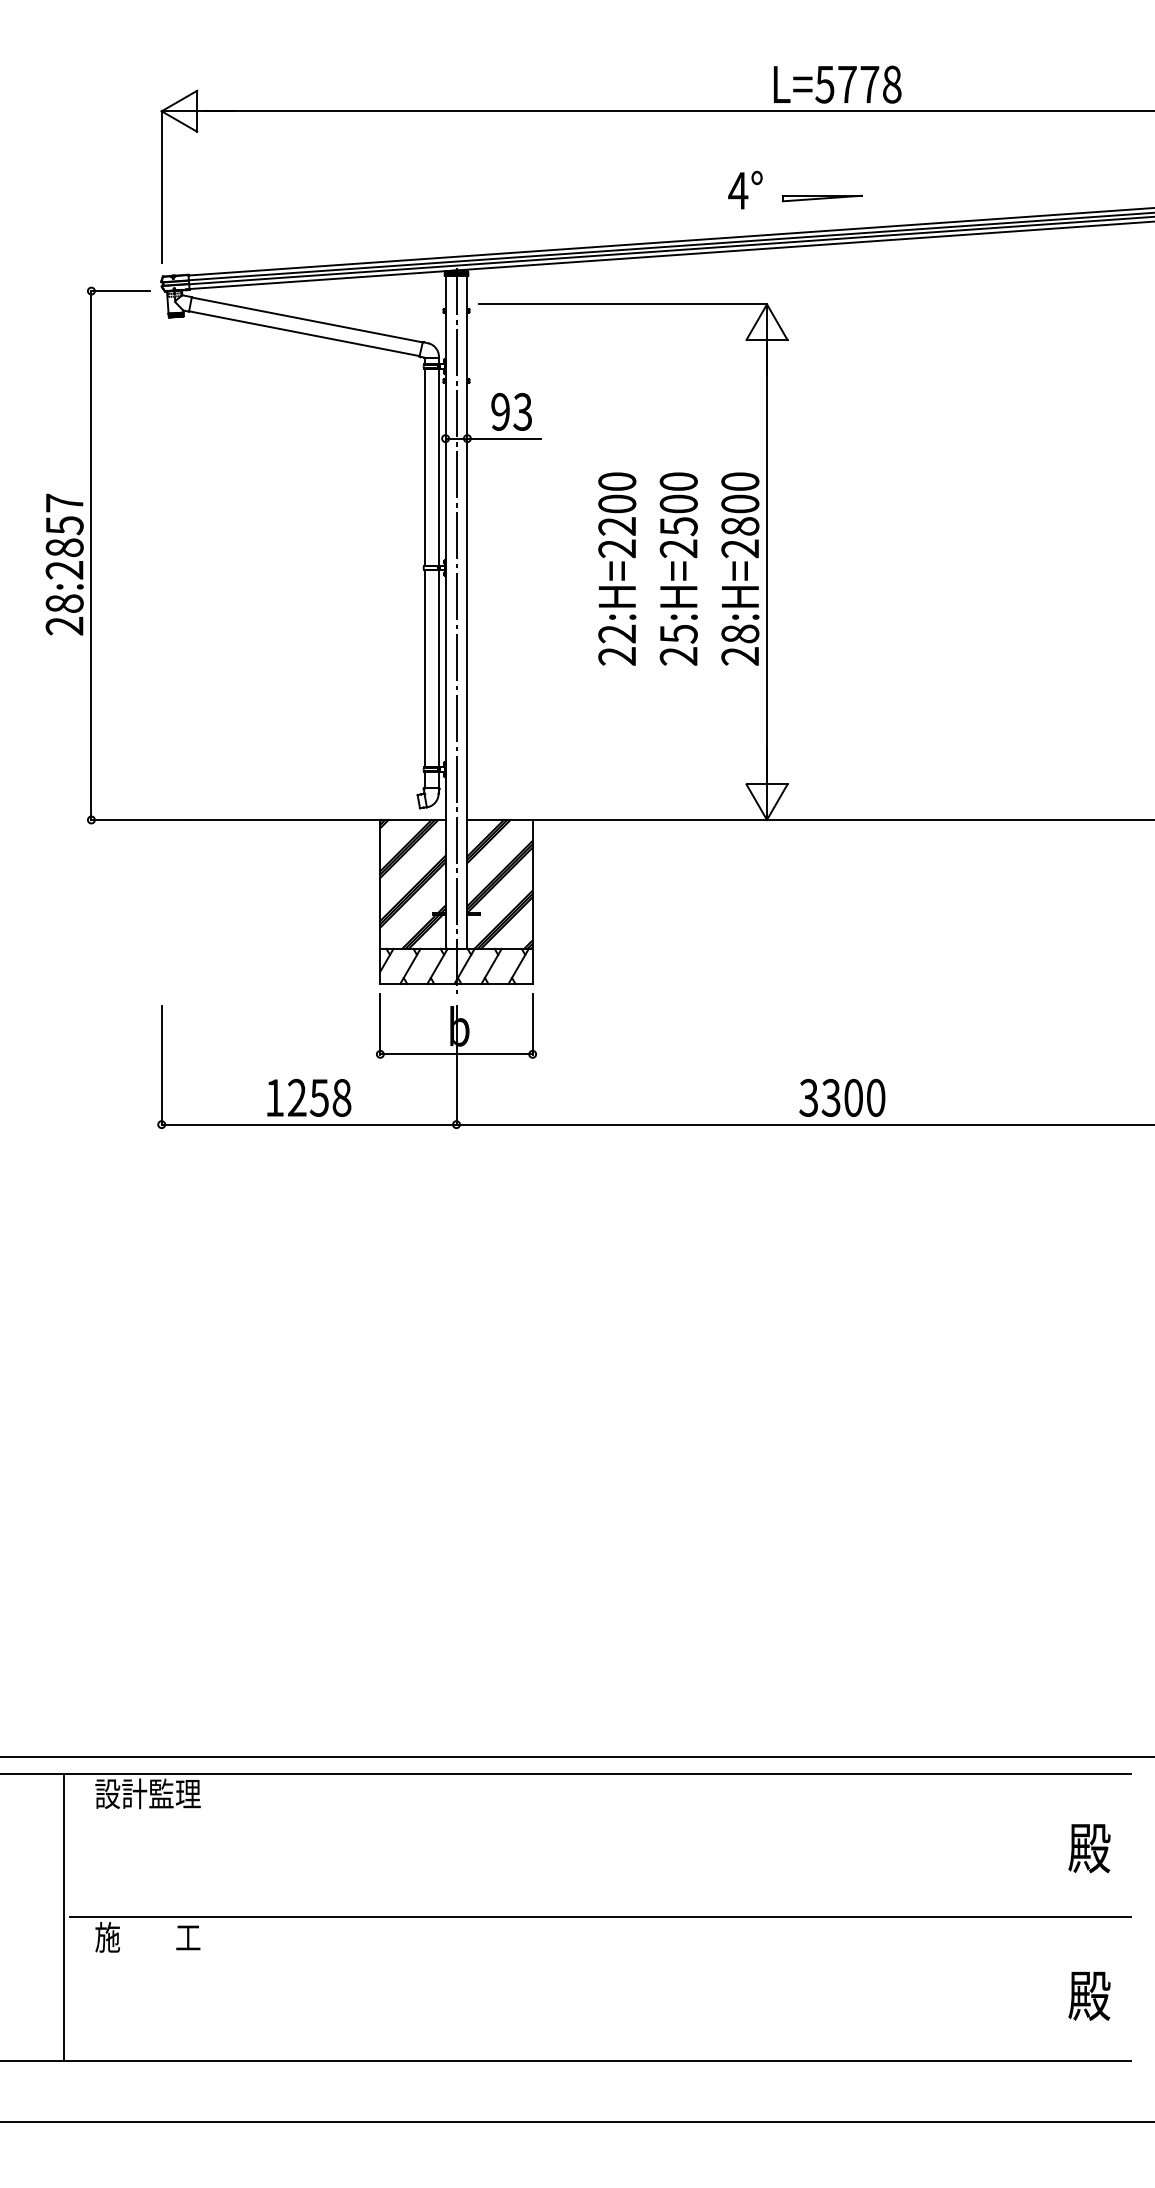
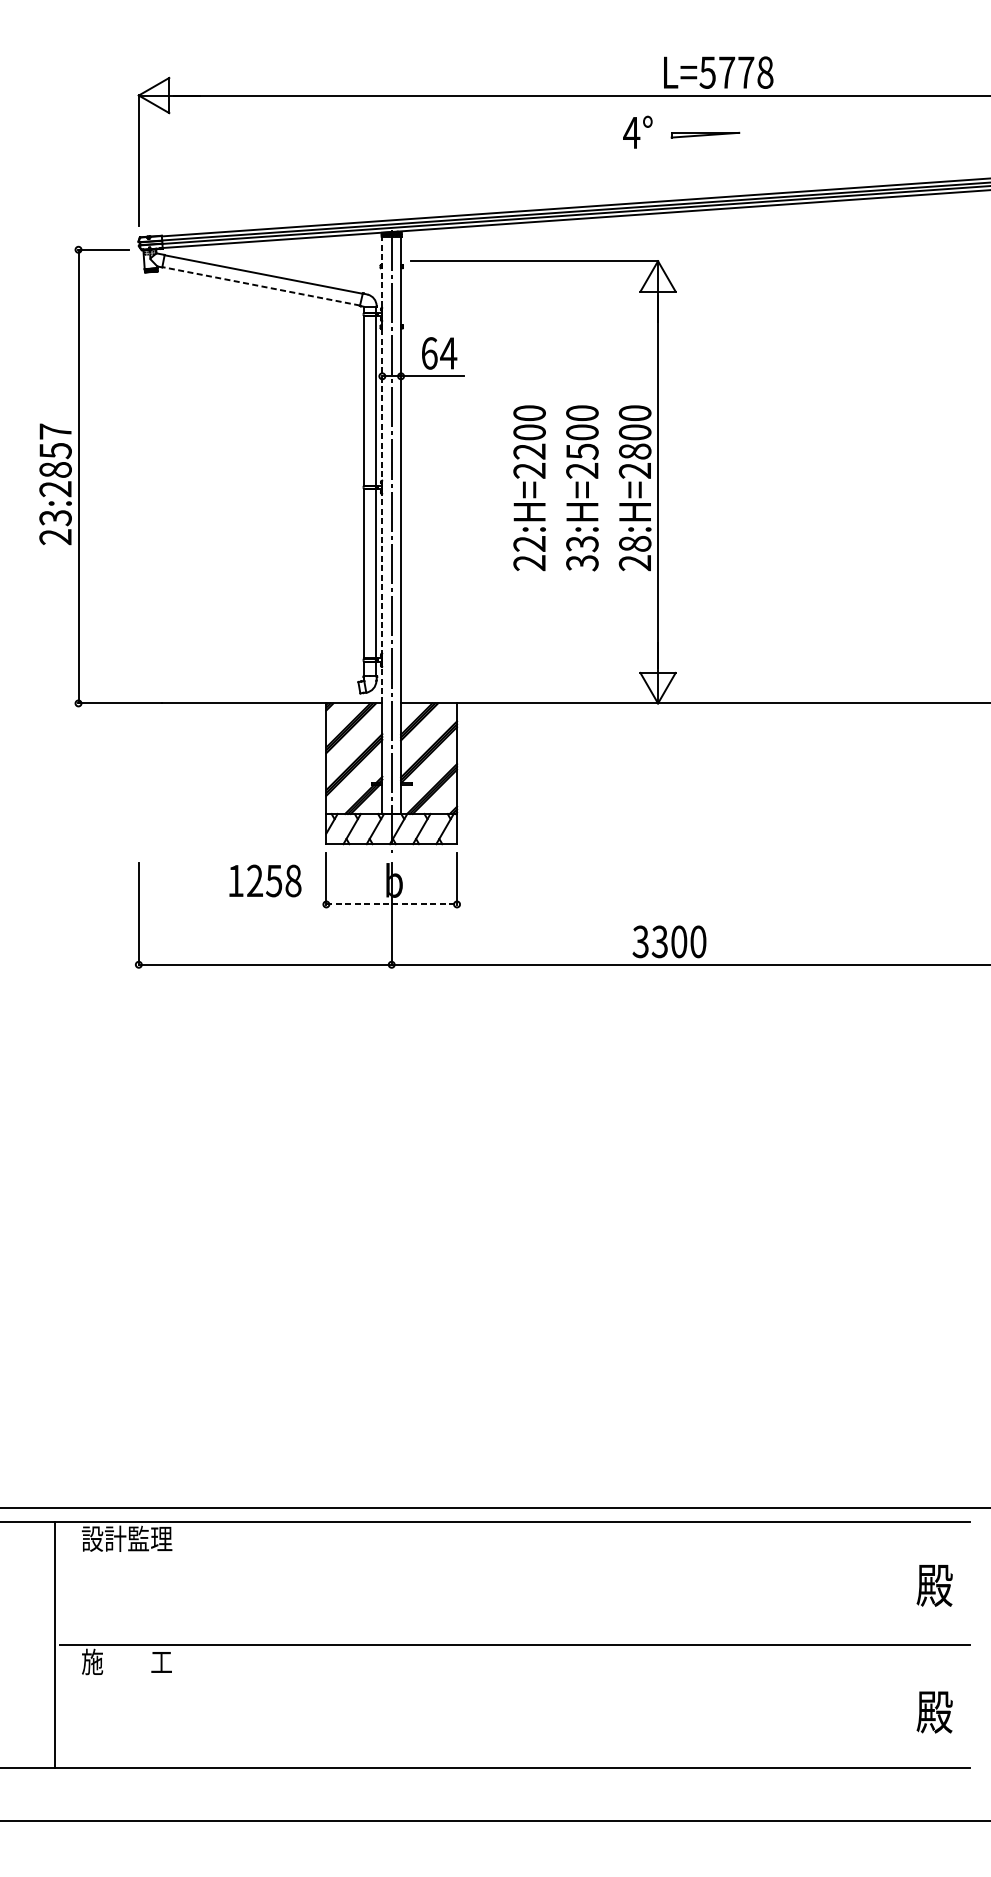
text: (745, 189) -> (637, 131), moved
part: (822, 198) -> (705, 135), moved
line: (303, 333) -> (260, 286), solid -> dashed
text: (511, 411) -> (438, 353), 93 -> 64
line: (445, 547) -> (382, 469), solid -> dashed
text: (64, 603) -> (55, 517), 28:2857 -> 23:2857
text: (678, 645) -> (582, 553), 25:H=2500 -> 33:H=2500
line: (457, 1054) -> (392, 904), solid -> dashed
text: (309, 1097) -> (265, 880), moved
text: (842, 1097) -> (669, 941), moved

